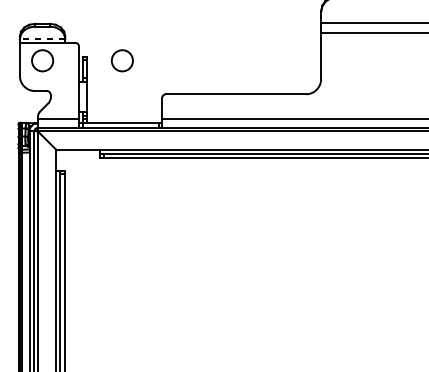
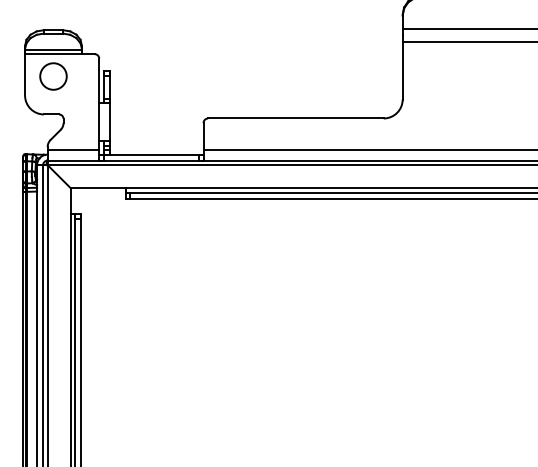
line: (42, 39) -> (53, 49), dashed -> solid
circle: (122, 60) -> (153, 76), removed

